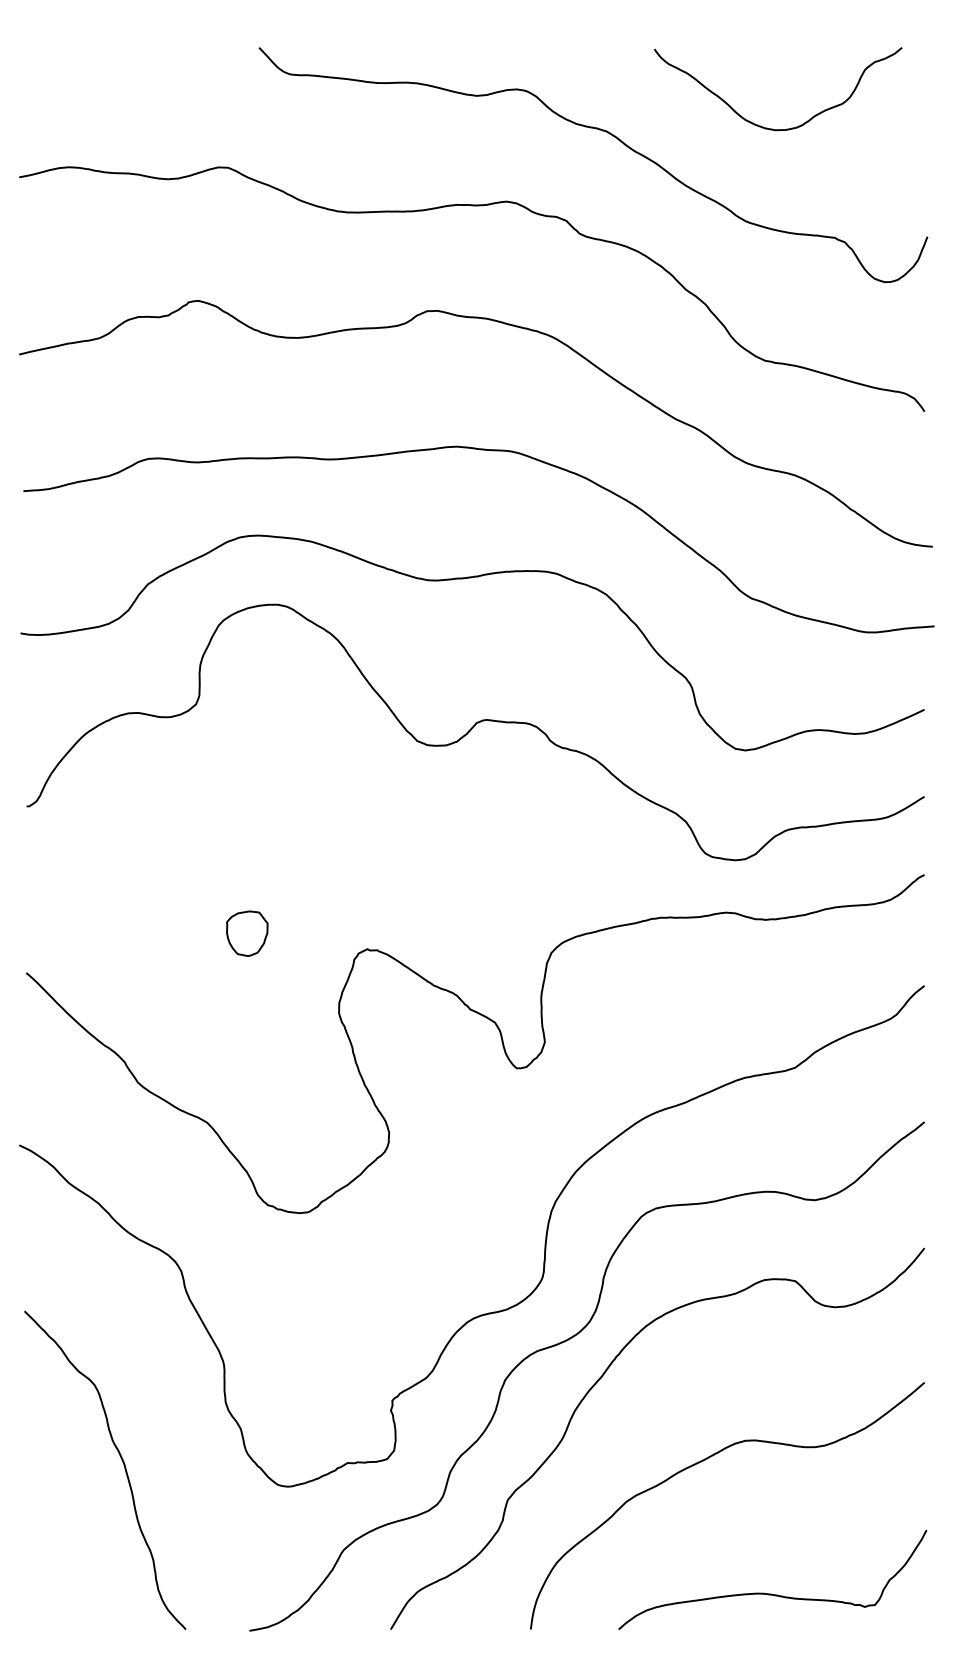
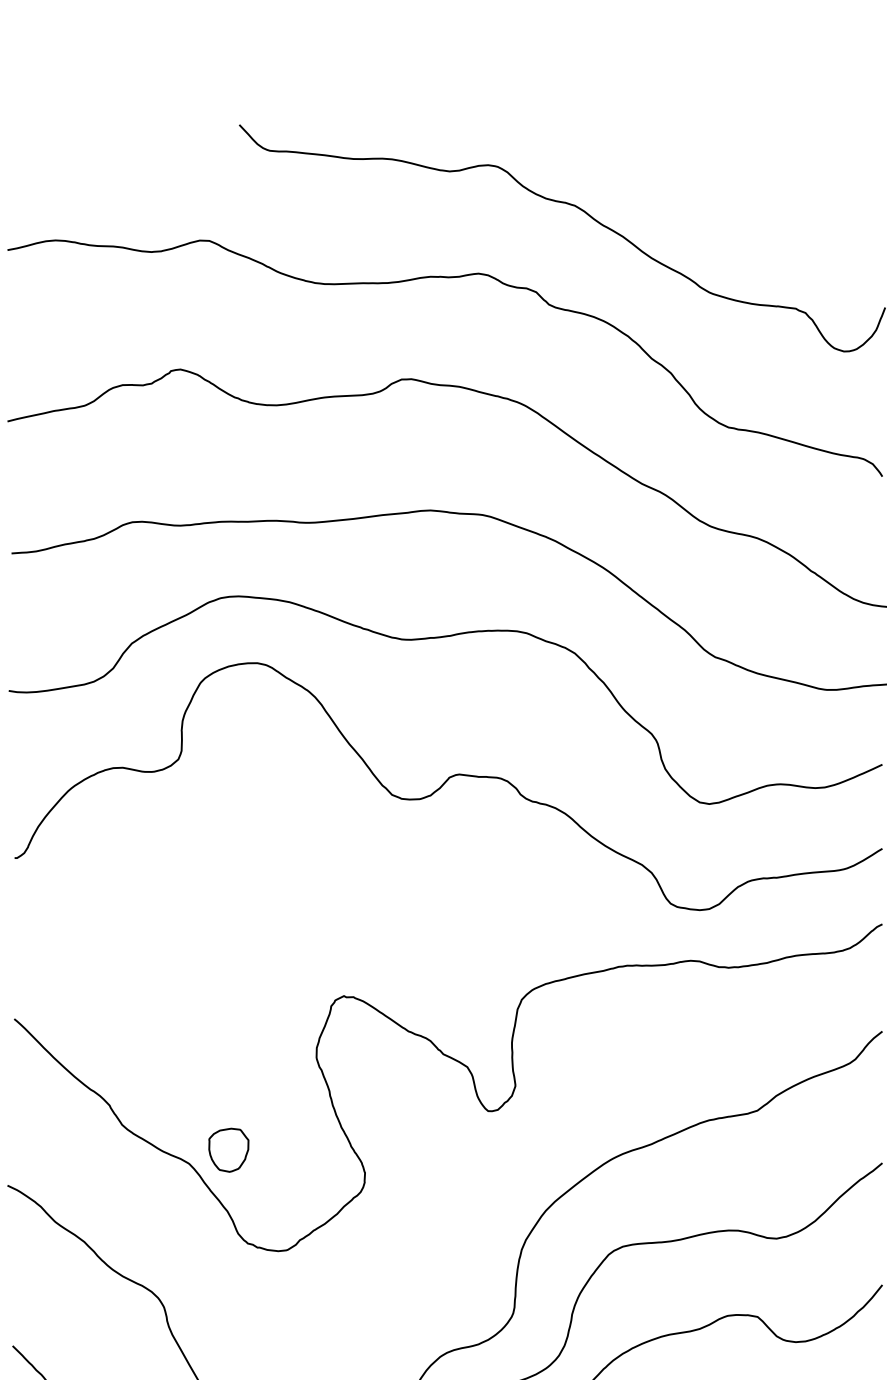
curve: (772, 128) -> (735, 202), removed
part: (247, 933) -> (229, 1150), moved

